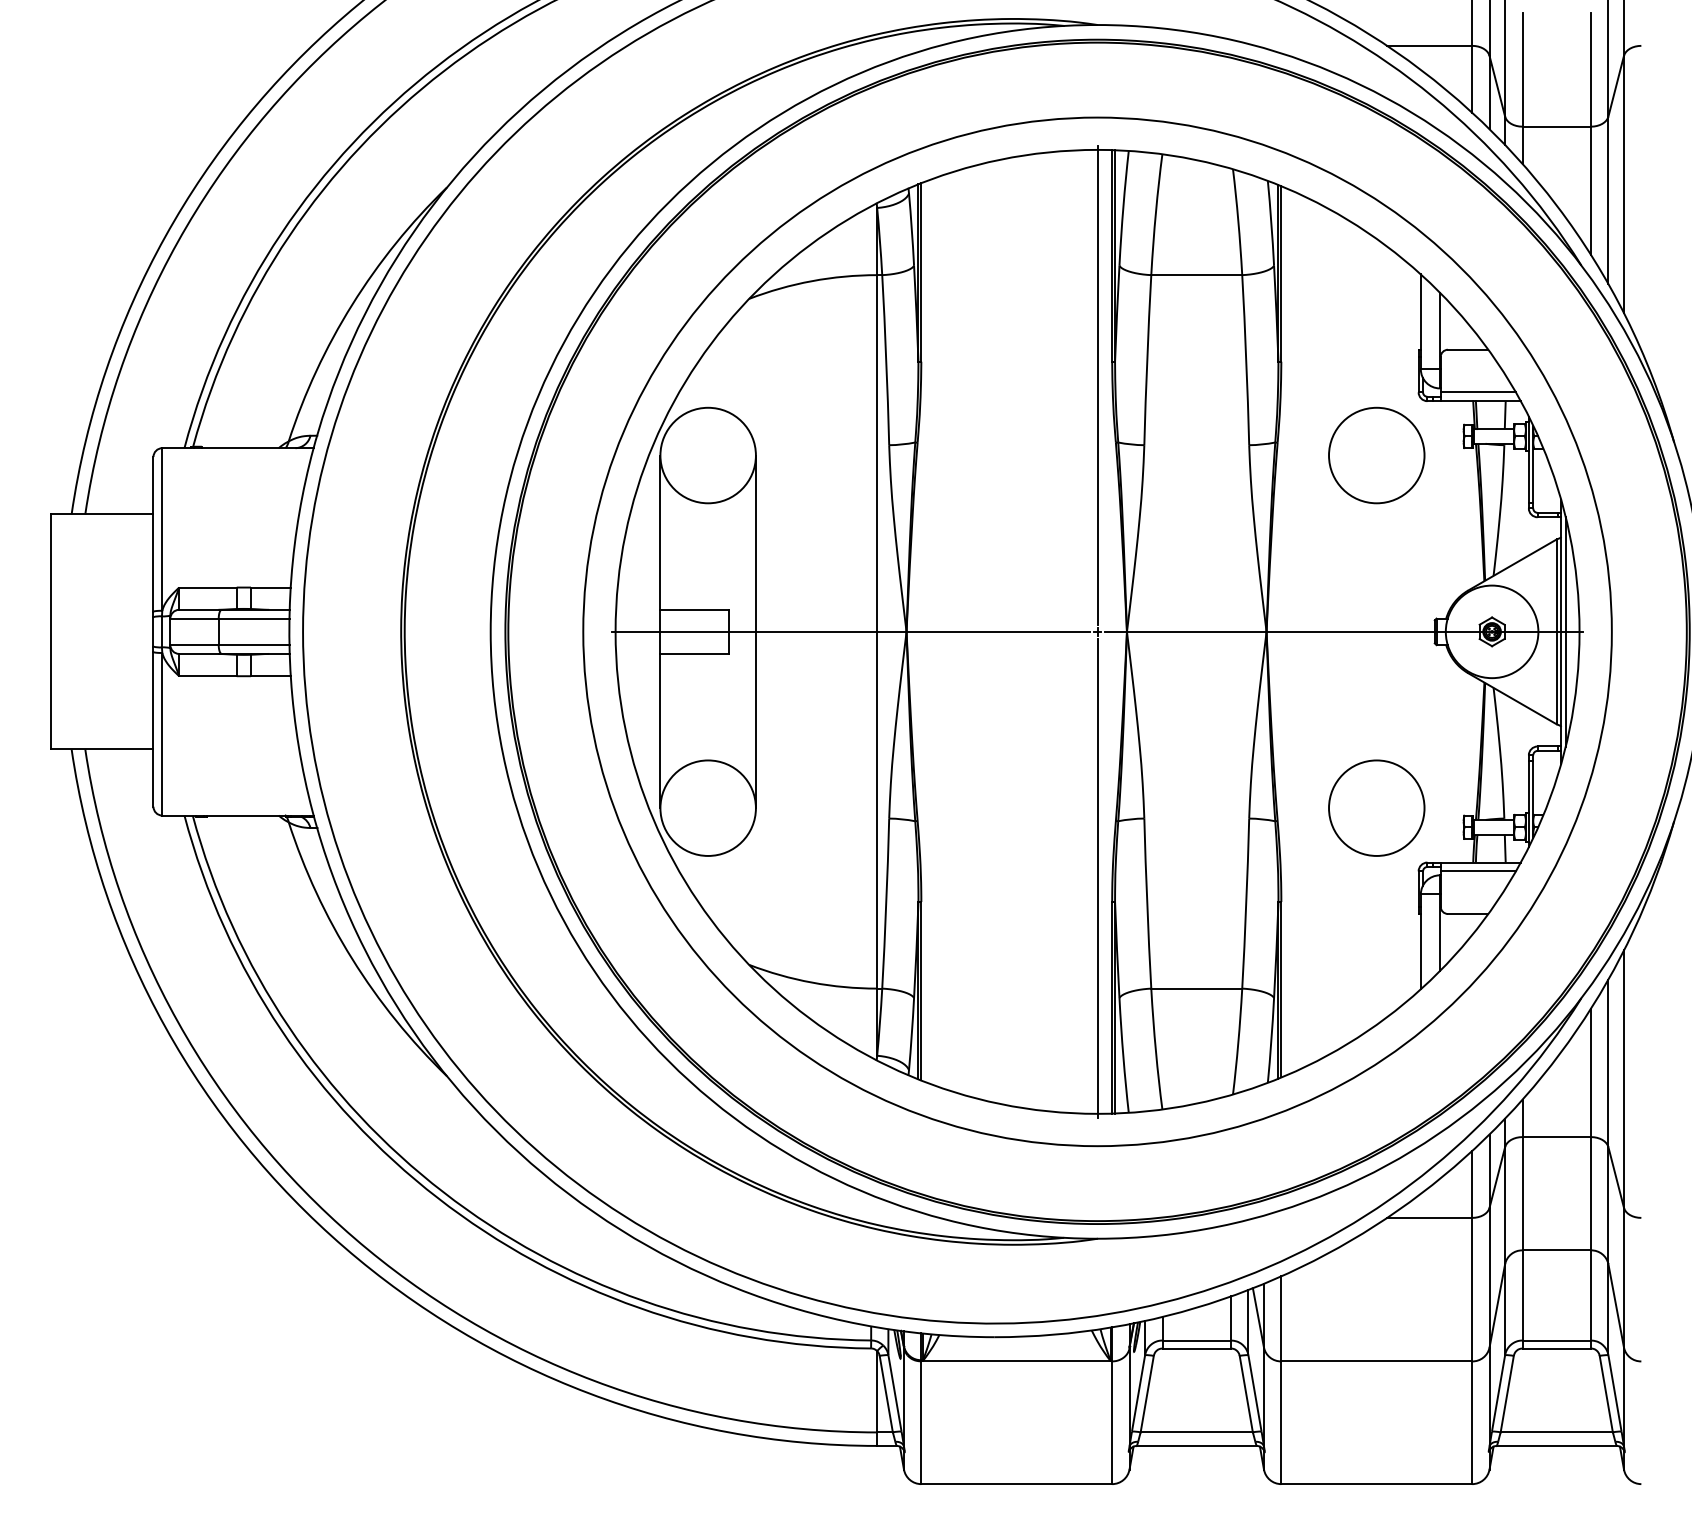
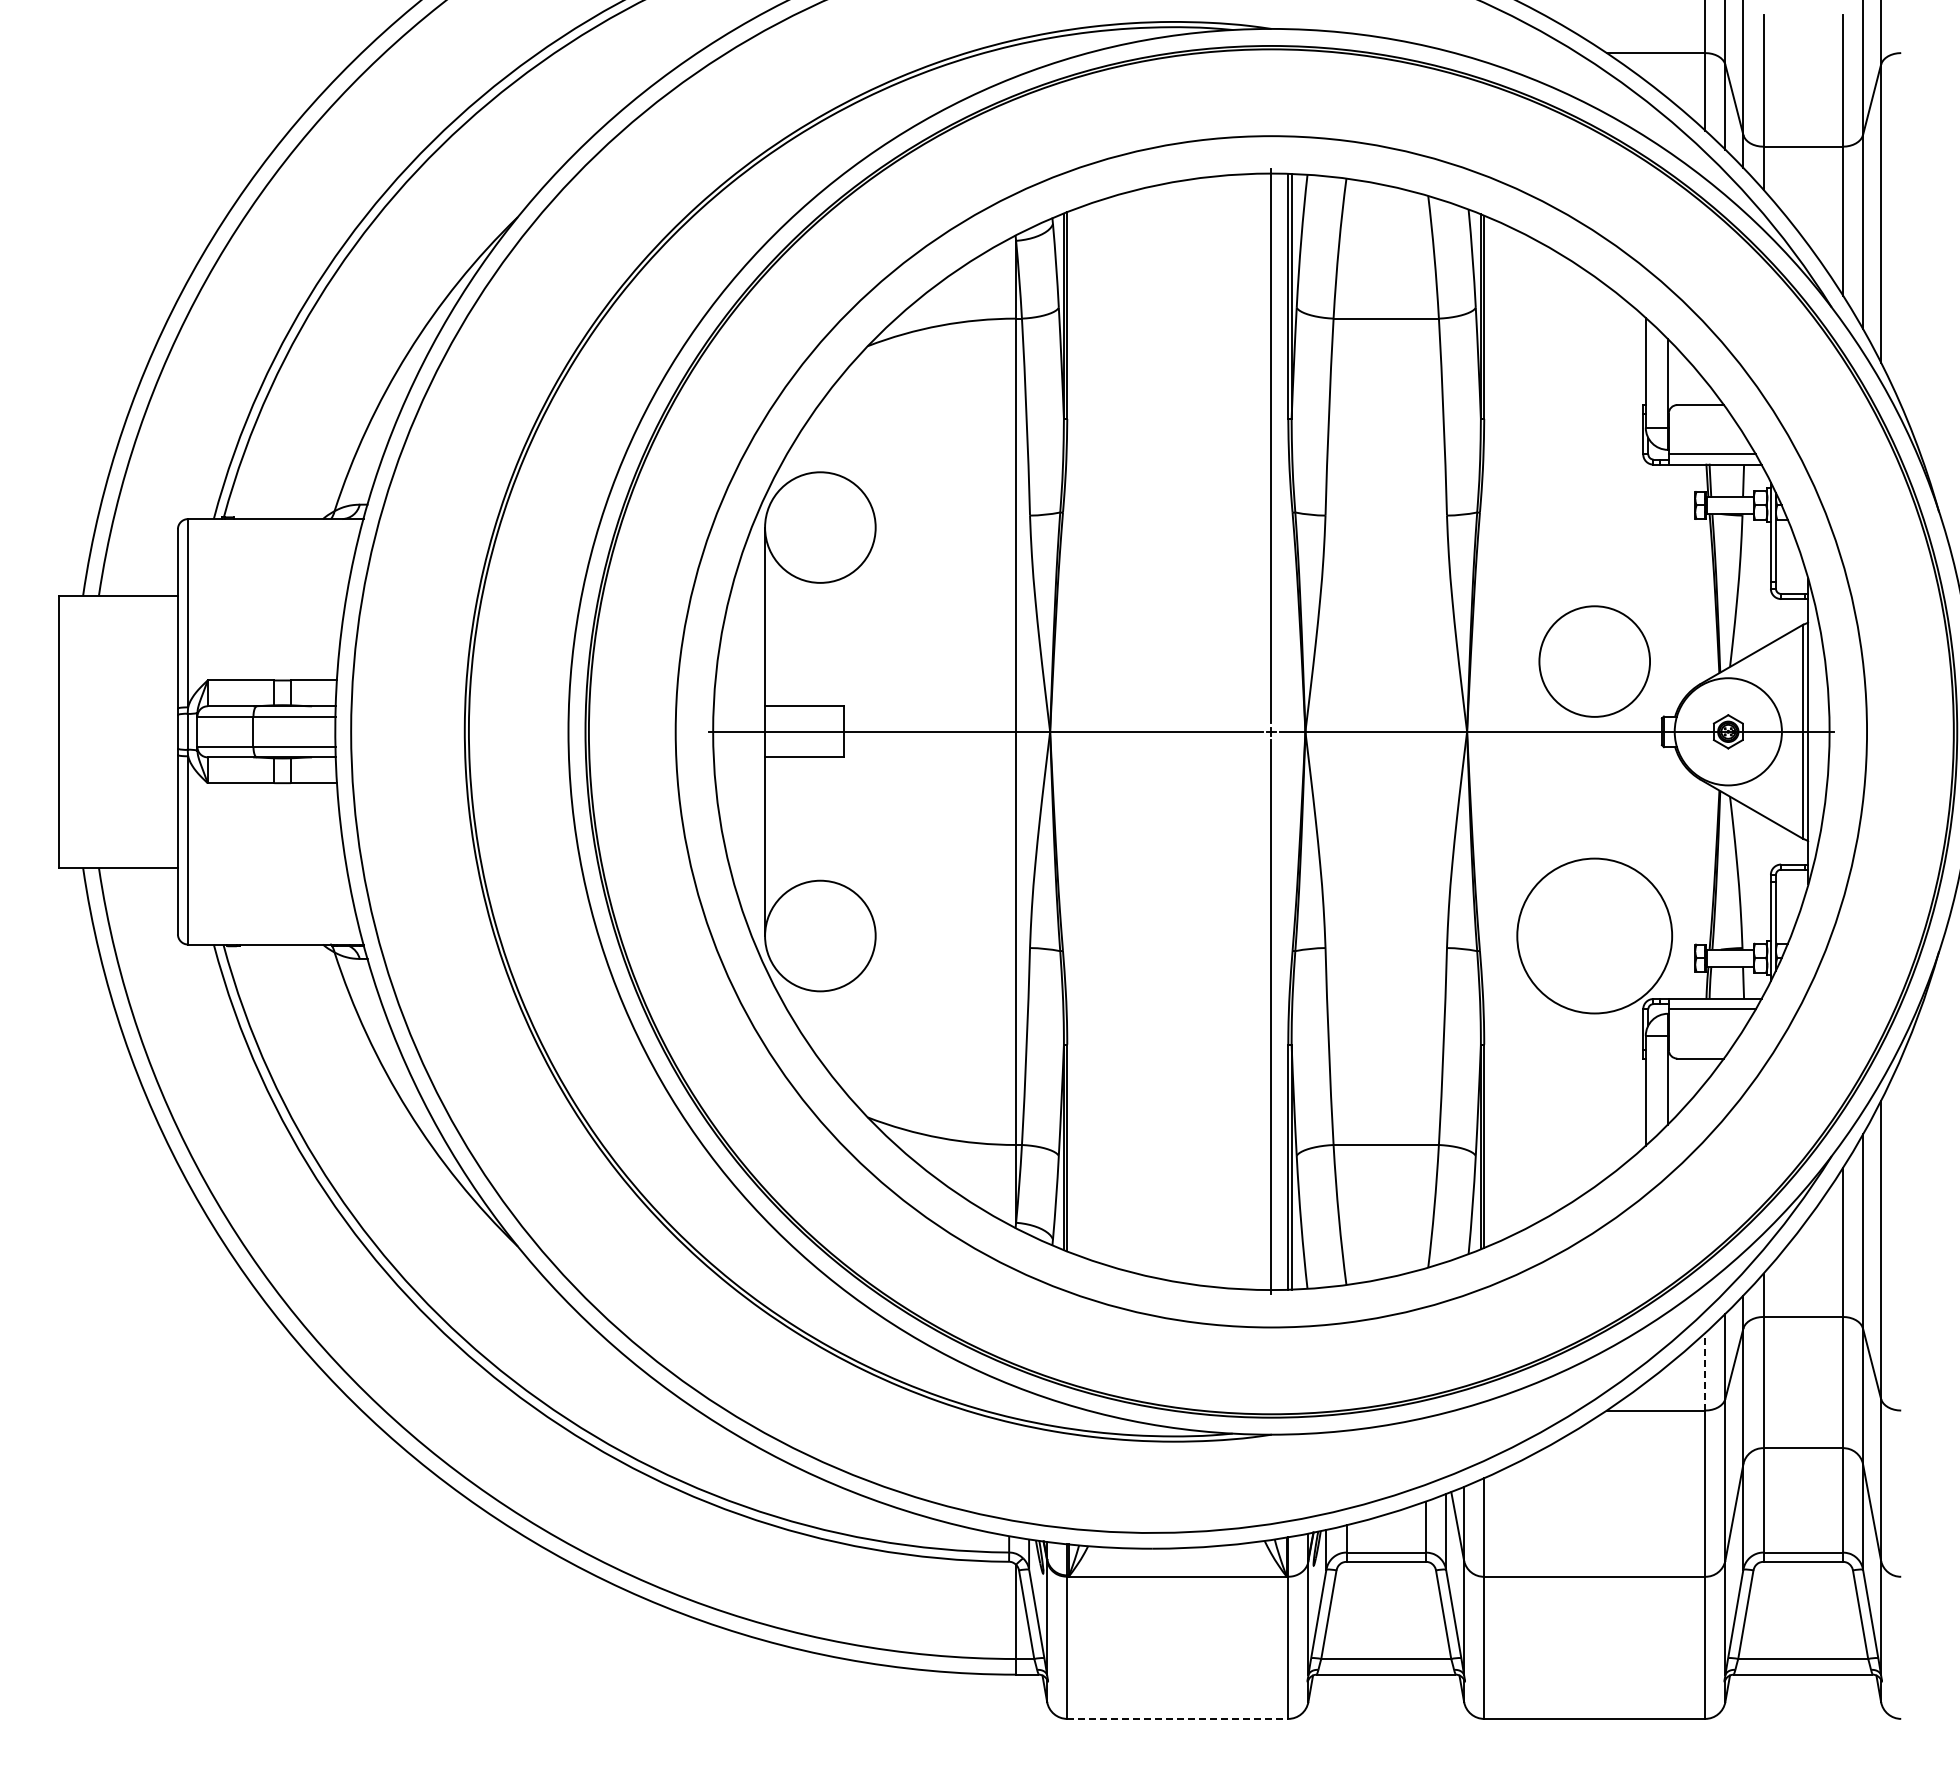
circle: (1376, 455) -> (1594, 661), moved
line: (755, 631) -> (875, 731), removed
line: (1565, 631) -> (1813, 731), removed
circle: (1376, 807) -> (1594, 935), size x1.4
line: (1472, 1184) -> (1705, 1371), solid -> dashed
line: (1016, 1483) -> (1177, 1718), solid -> dashed

